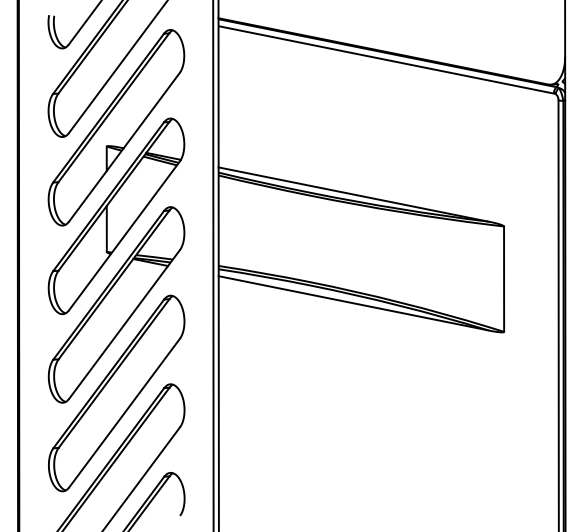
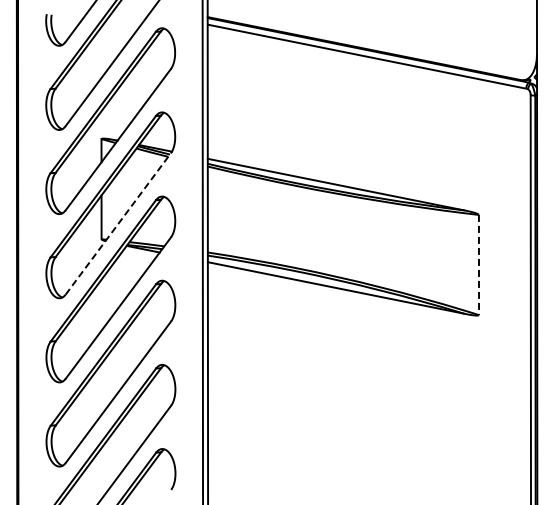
line: (124, 235) -> (118, 223), solid -> dashed
line: (503, 279) -> (478, 265), solid -> dashed

